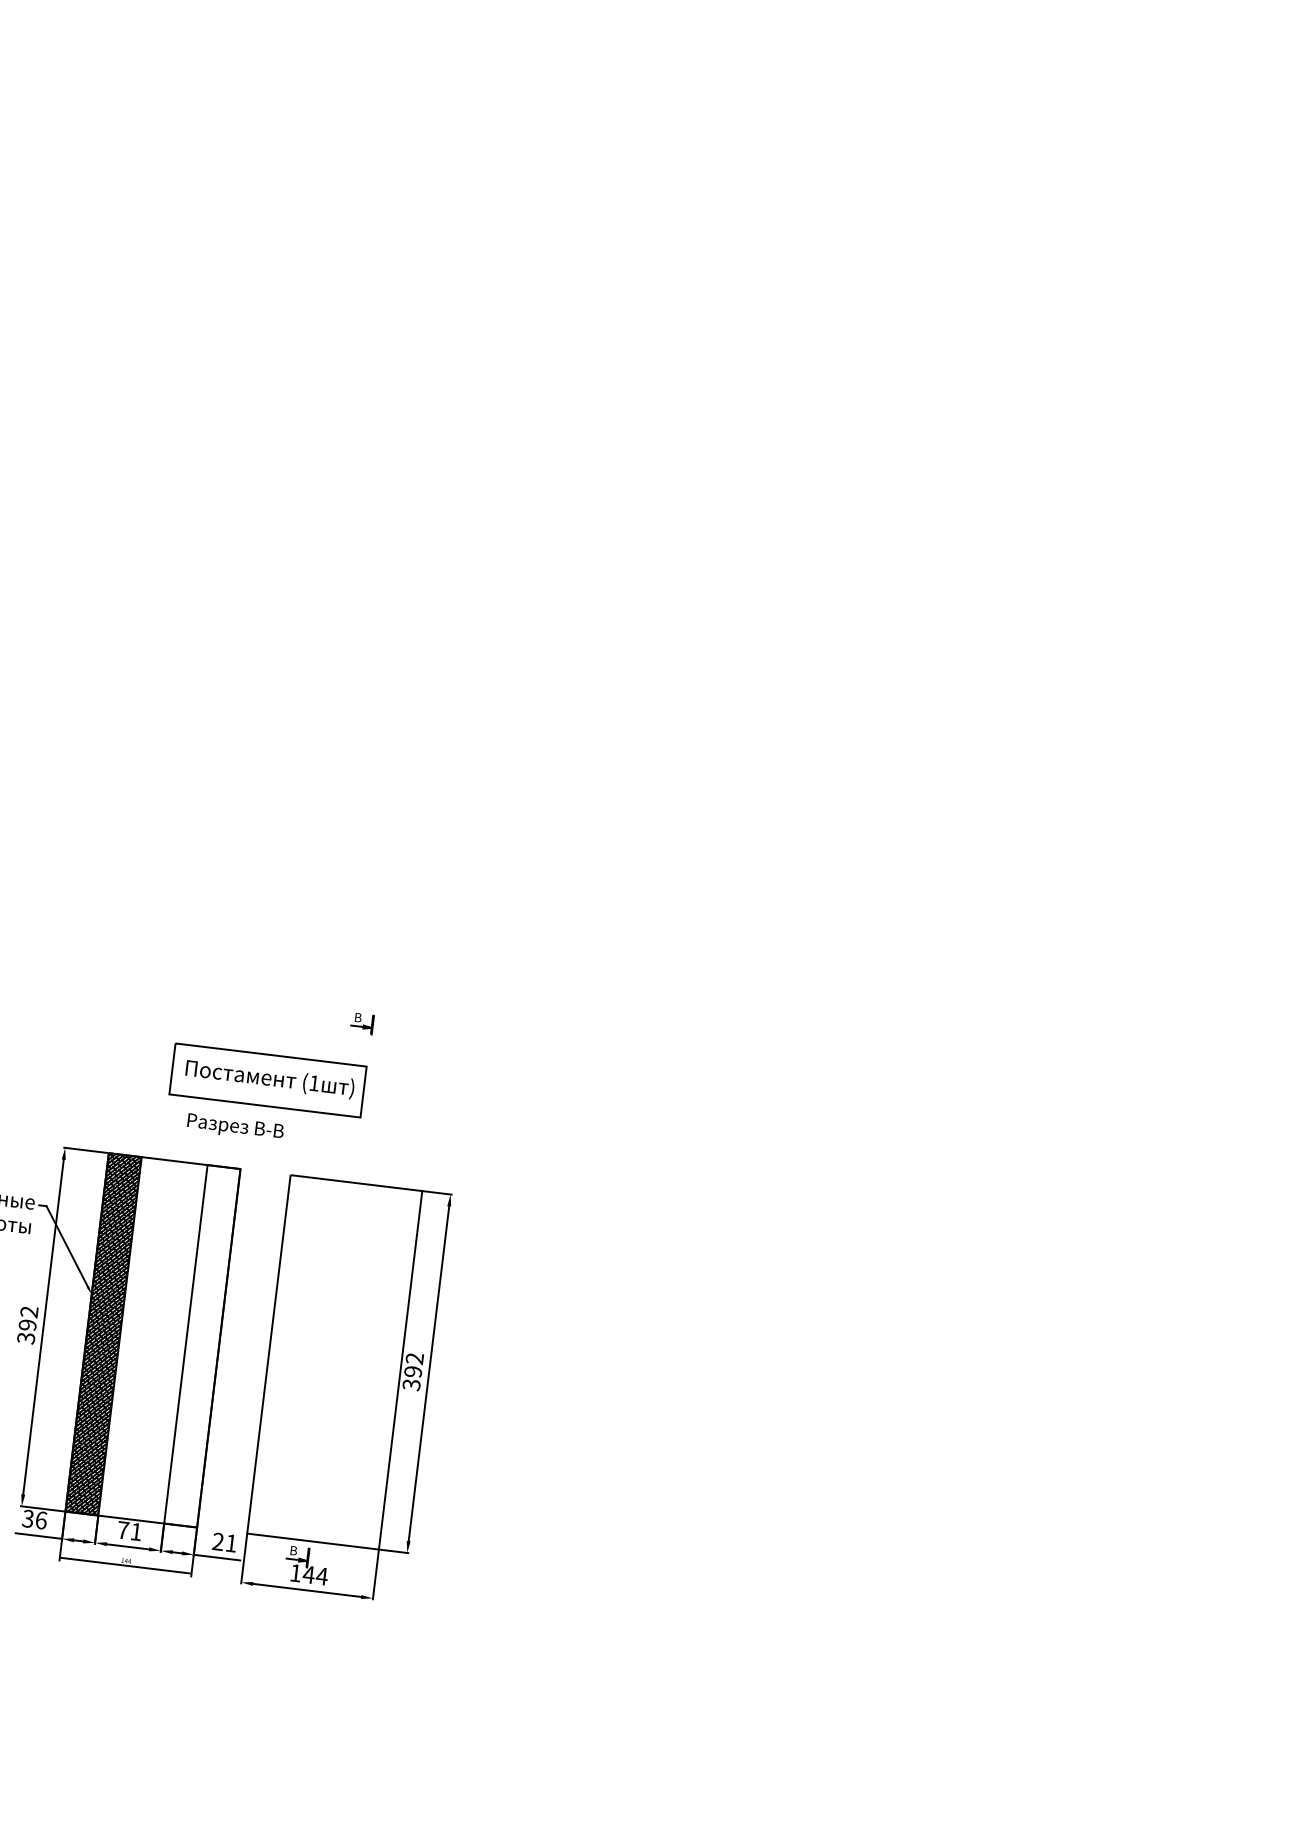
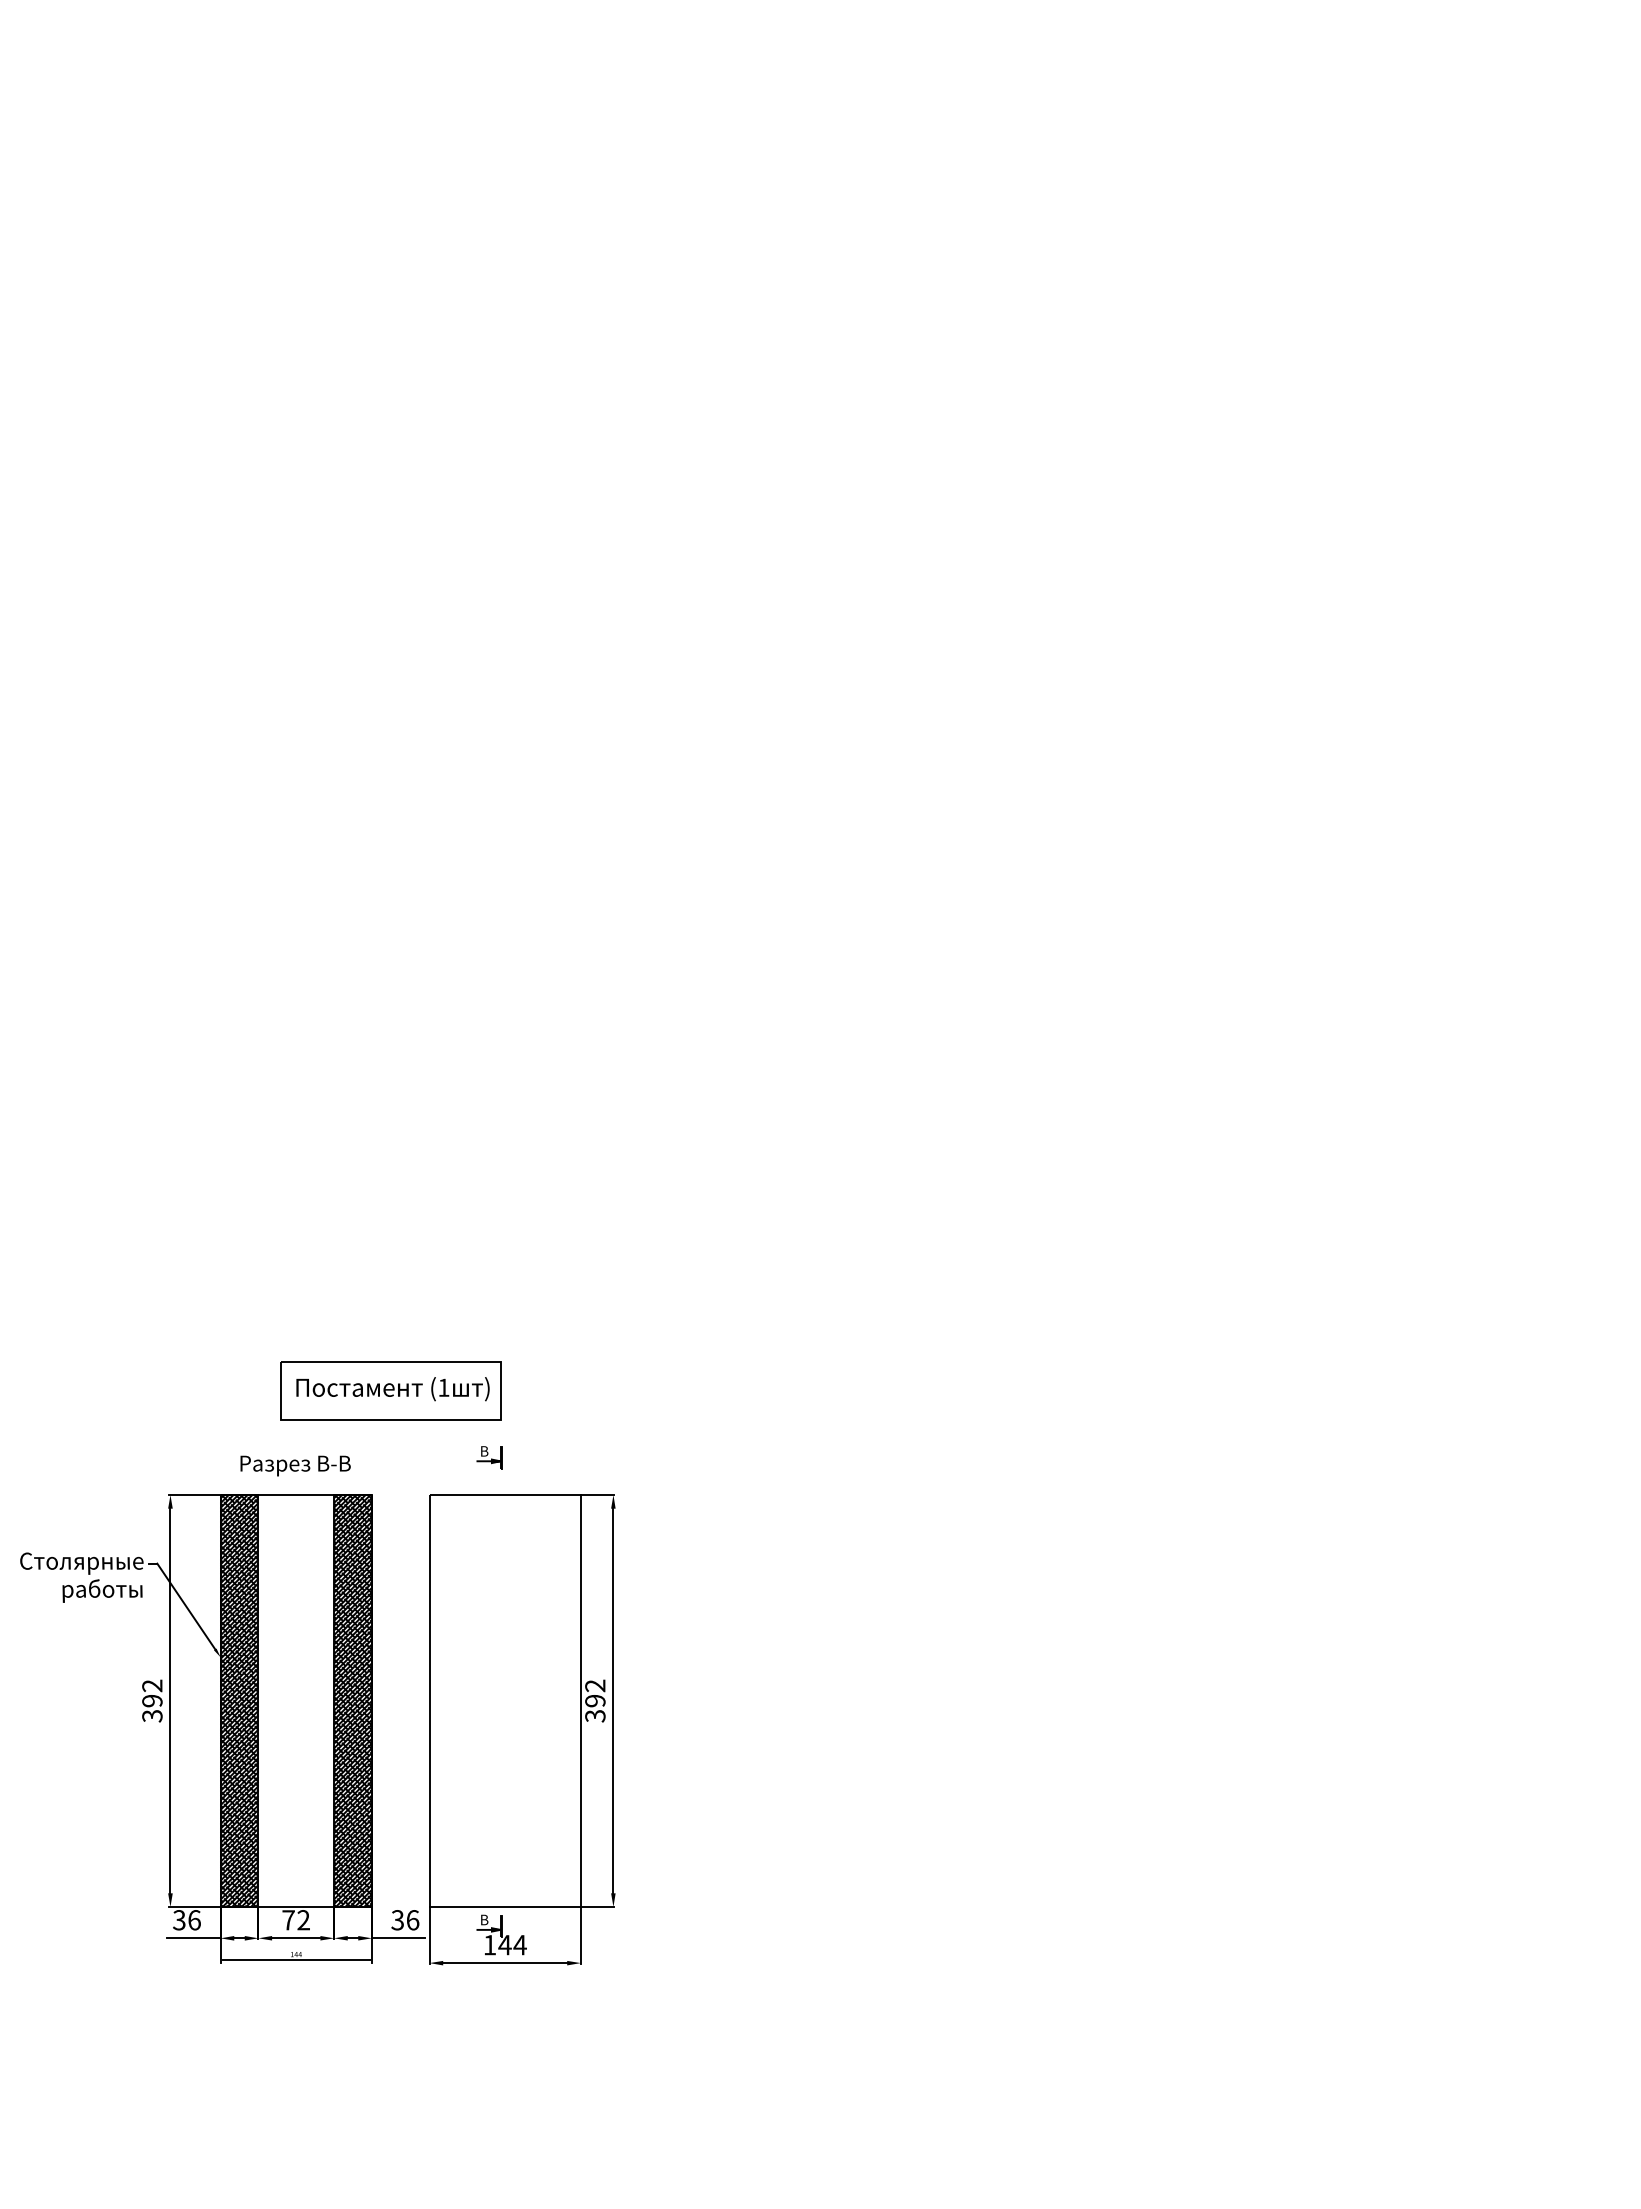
part: (361, 1023) -> (489, 1457), moved
text: (235, 1127) -> (295, 1465), moved
hatch: (201, 1345) -> (352, 1700), added
text: (136, 1532) -> (303, 1920), 71 -> 72
text: (224, 1542) -> (405, 1920), 21 -> 36

